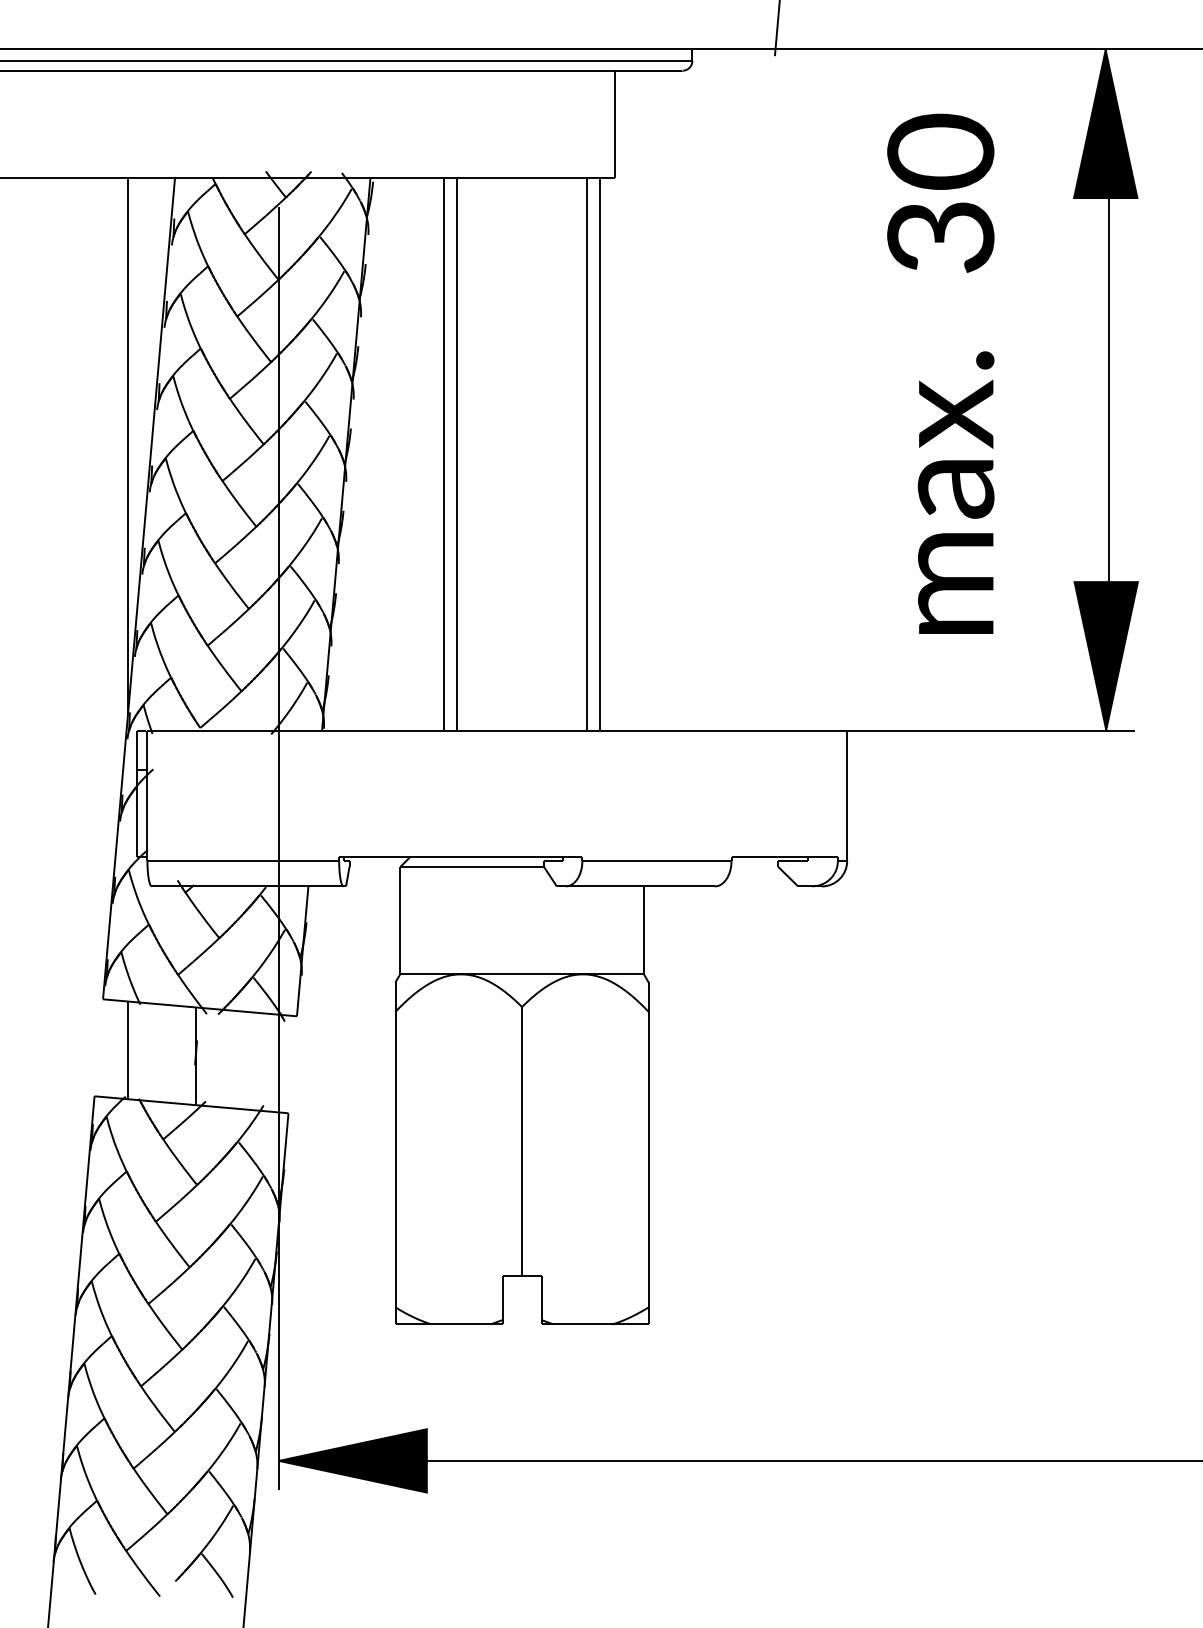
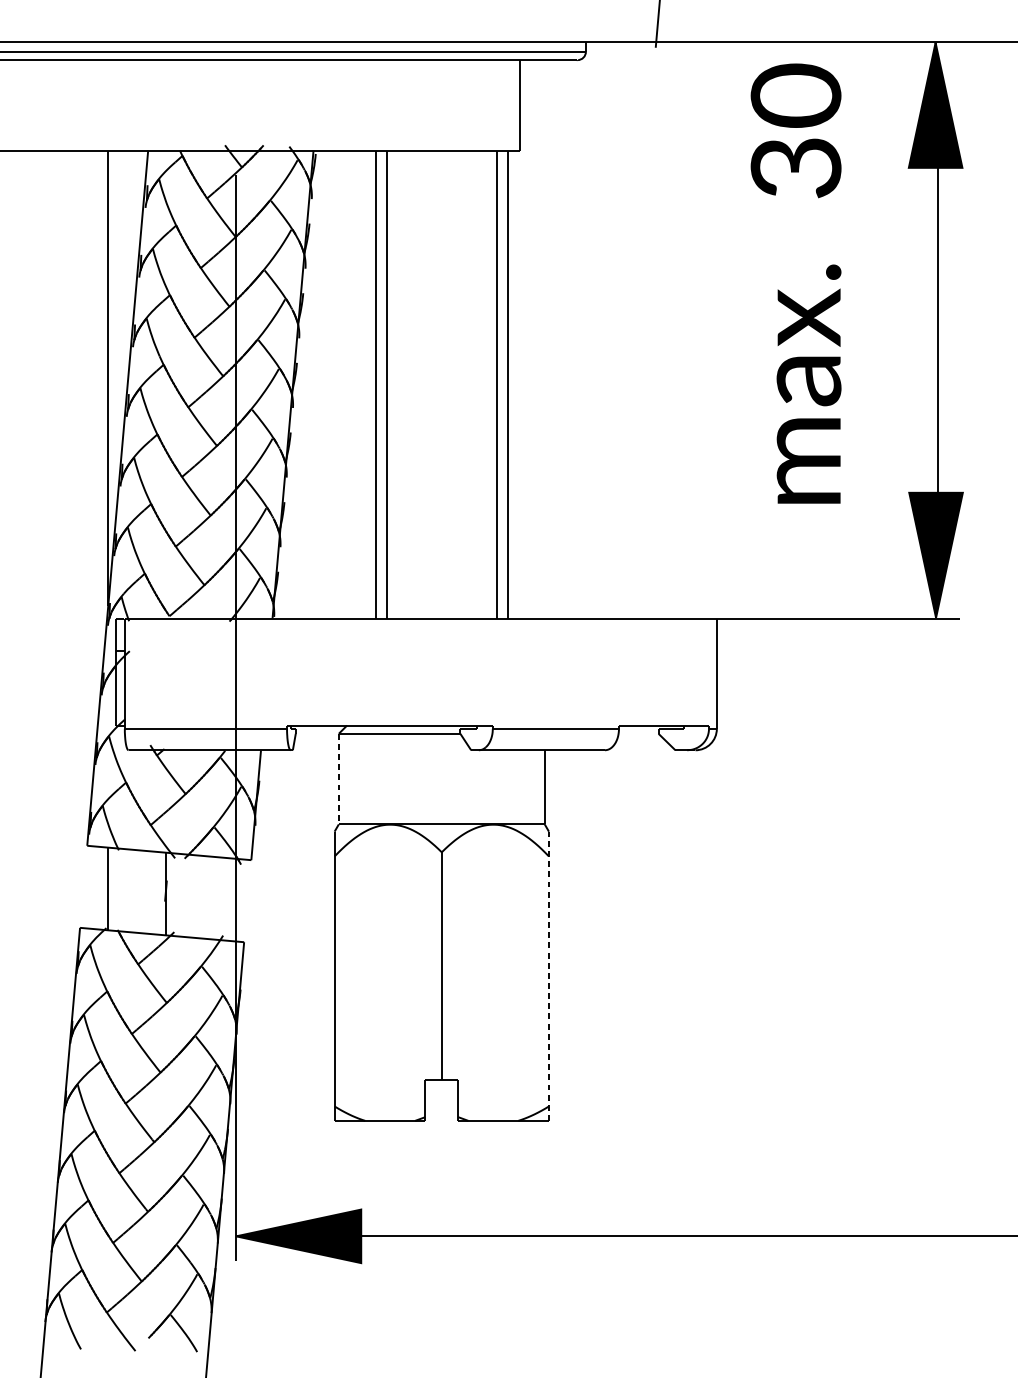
text: (940, 373) -> (795, 283), moved
line: (400, 920) -> (338, 779), solid -> dashed
line: (648, 1153) -> (548, 976), solid -> dashed

